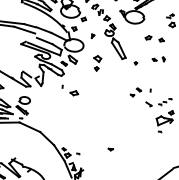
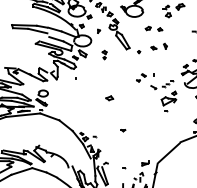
part: (158, 58) -> (158, 46), size x1.43
part: (97, 62) -> (104, 54), size x0.62
part: (74, 93) -> (109, 98), moved

